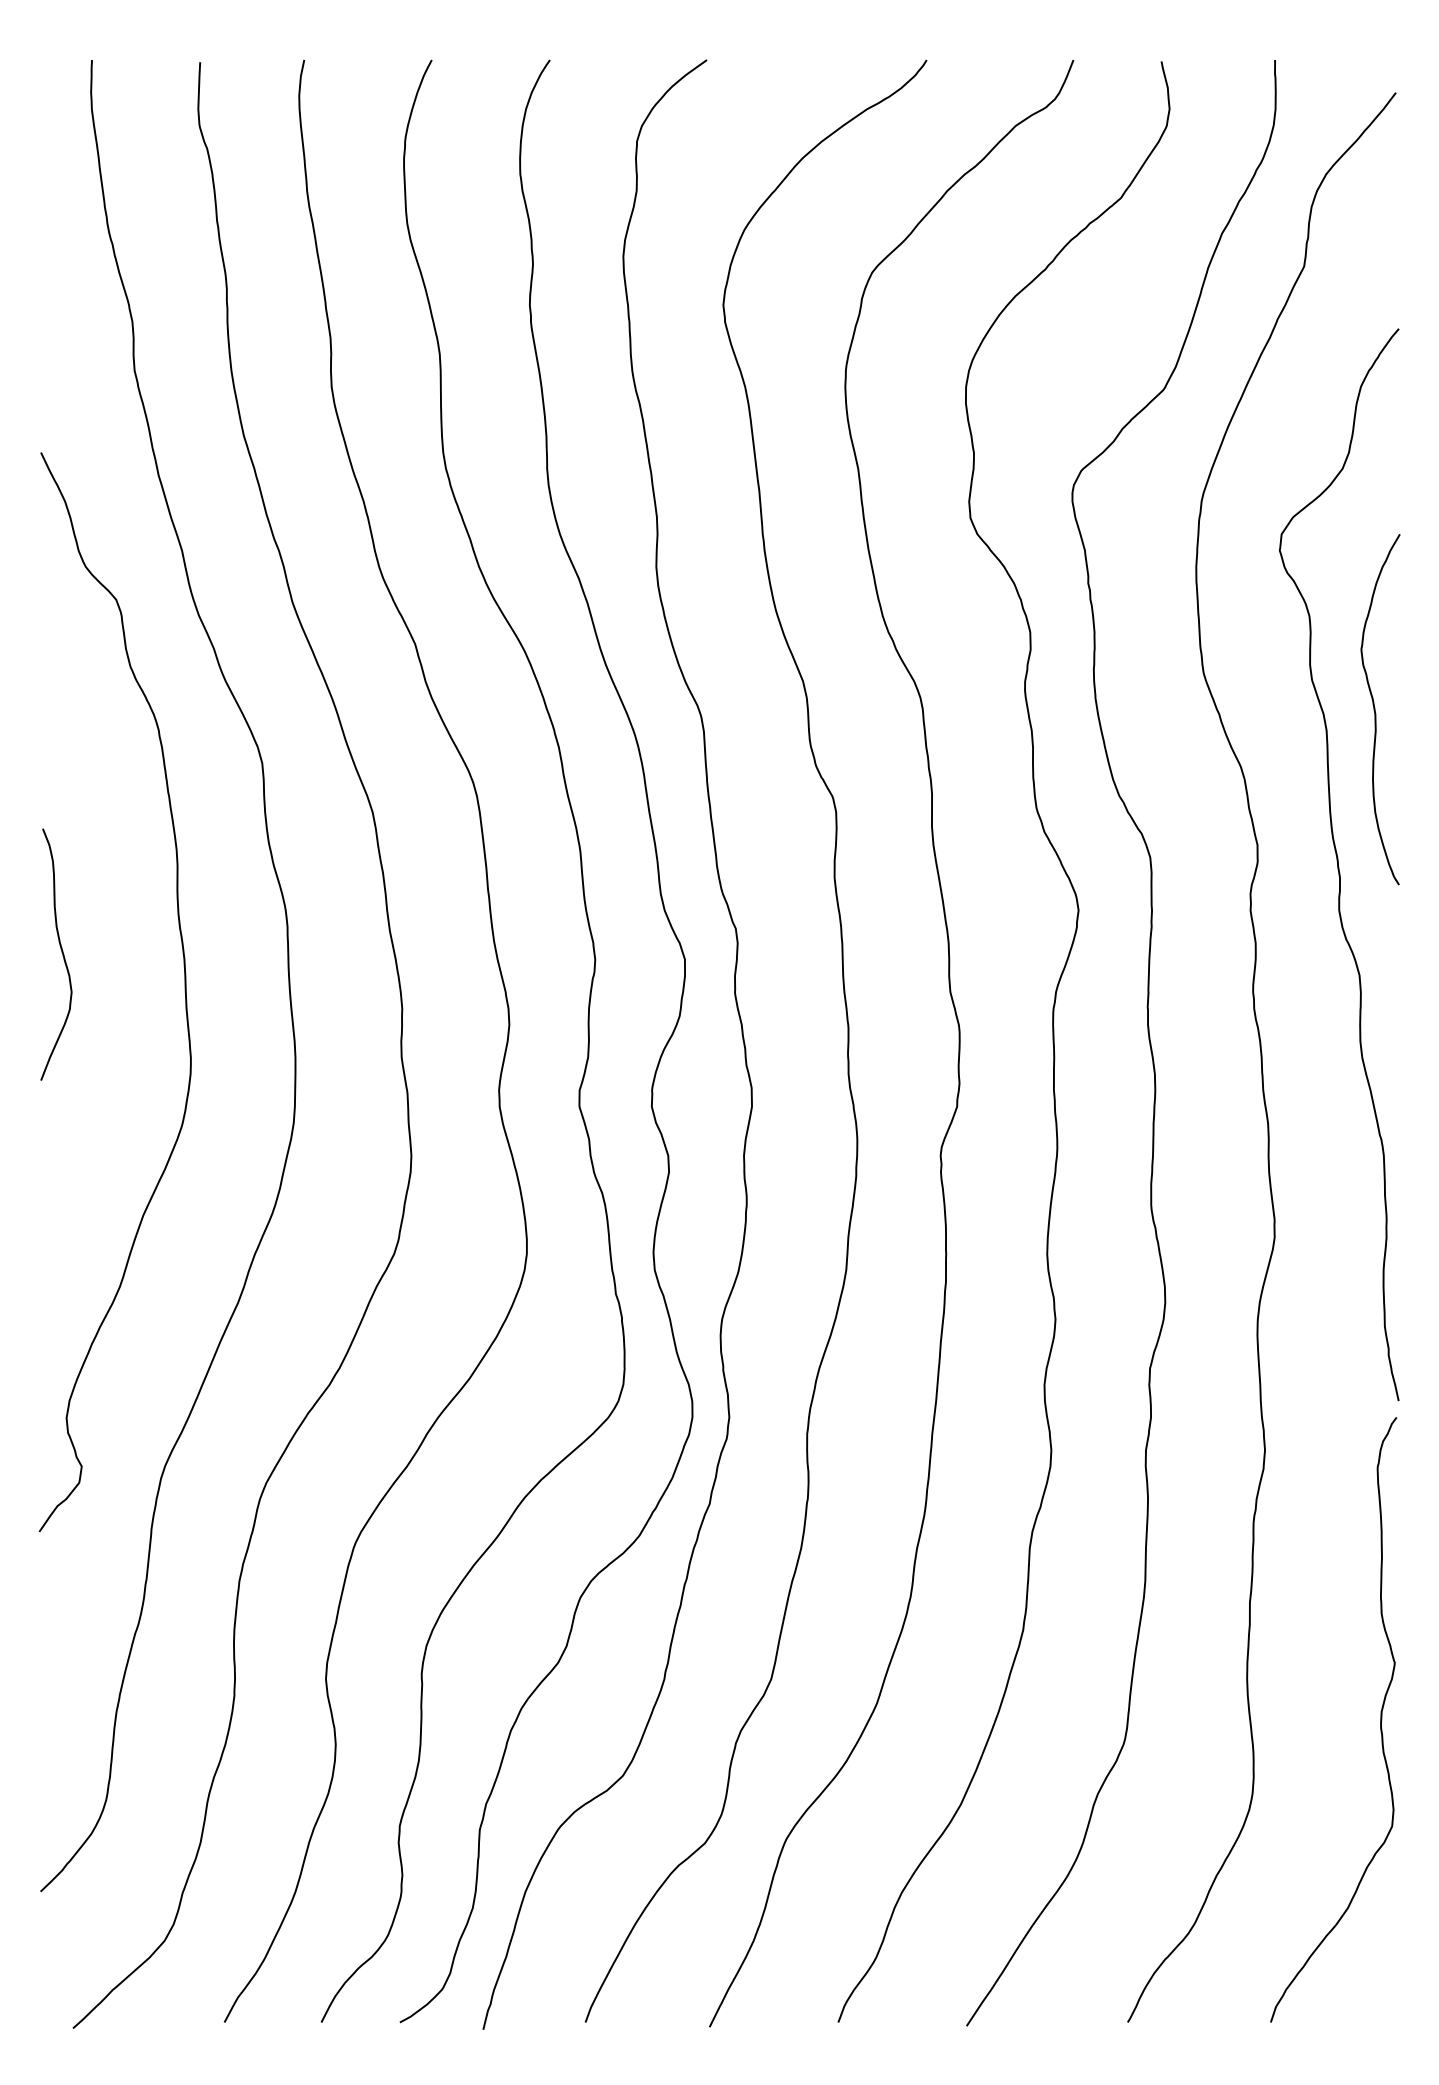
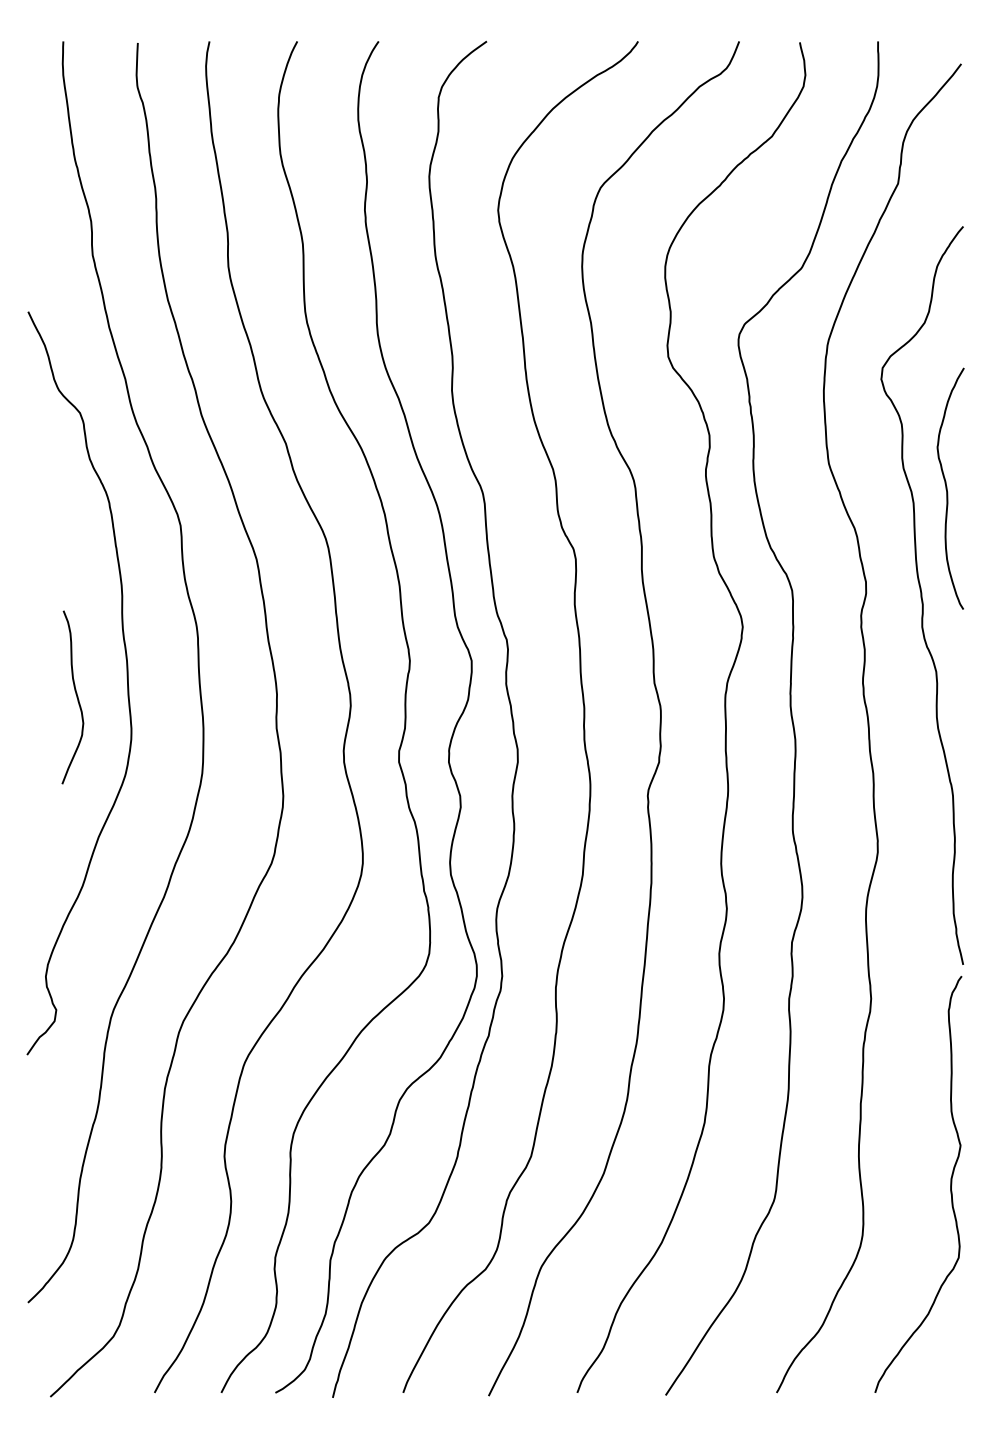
curve: (61, 954) -> (76, 697), moved

